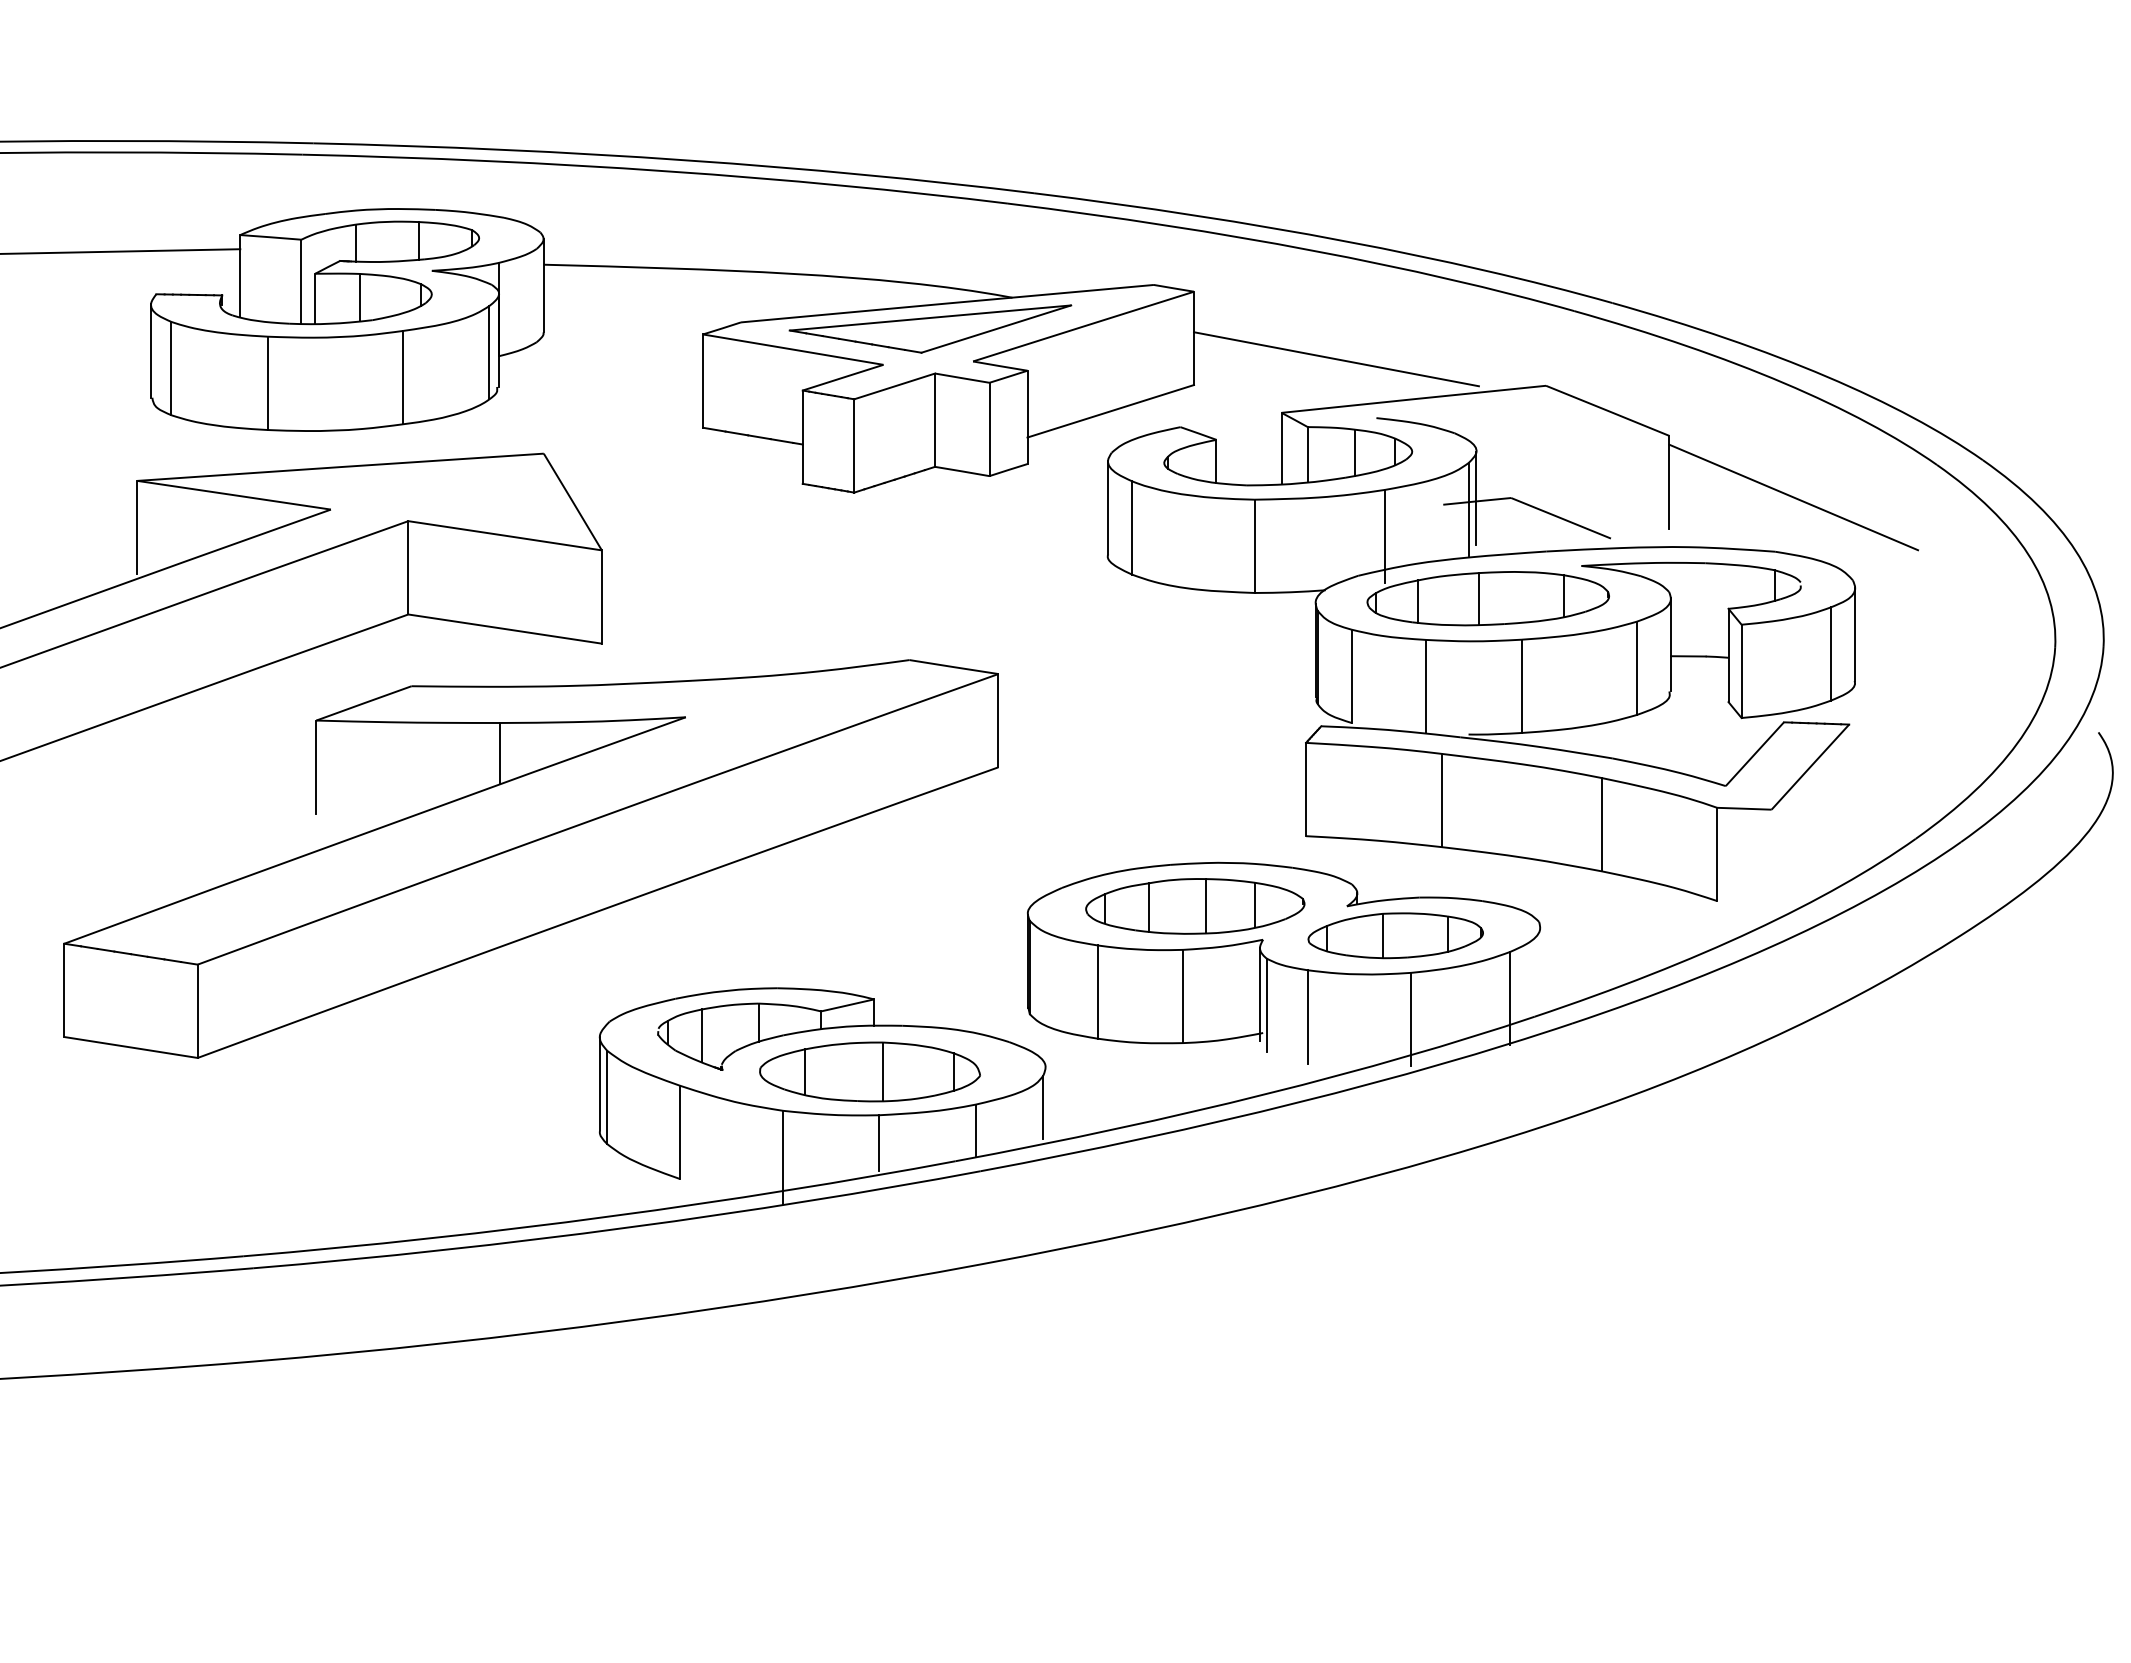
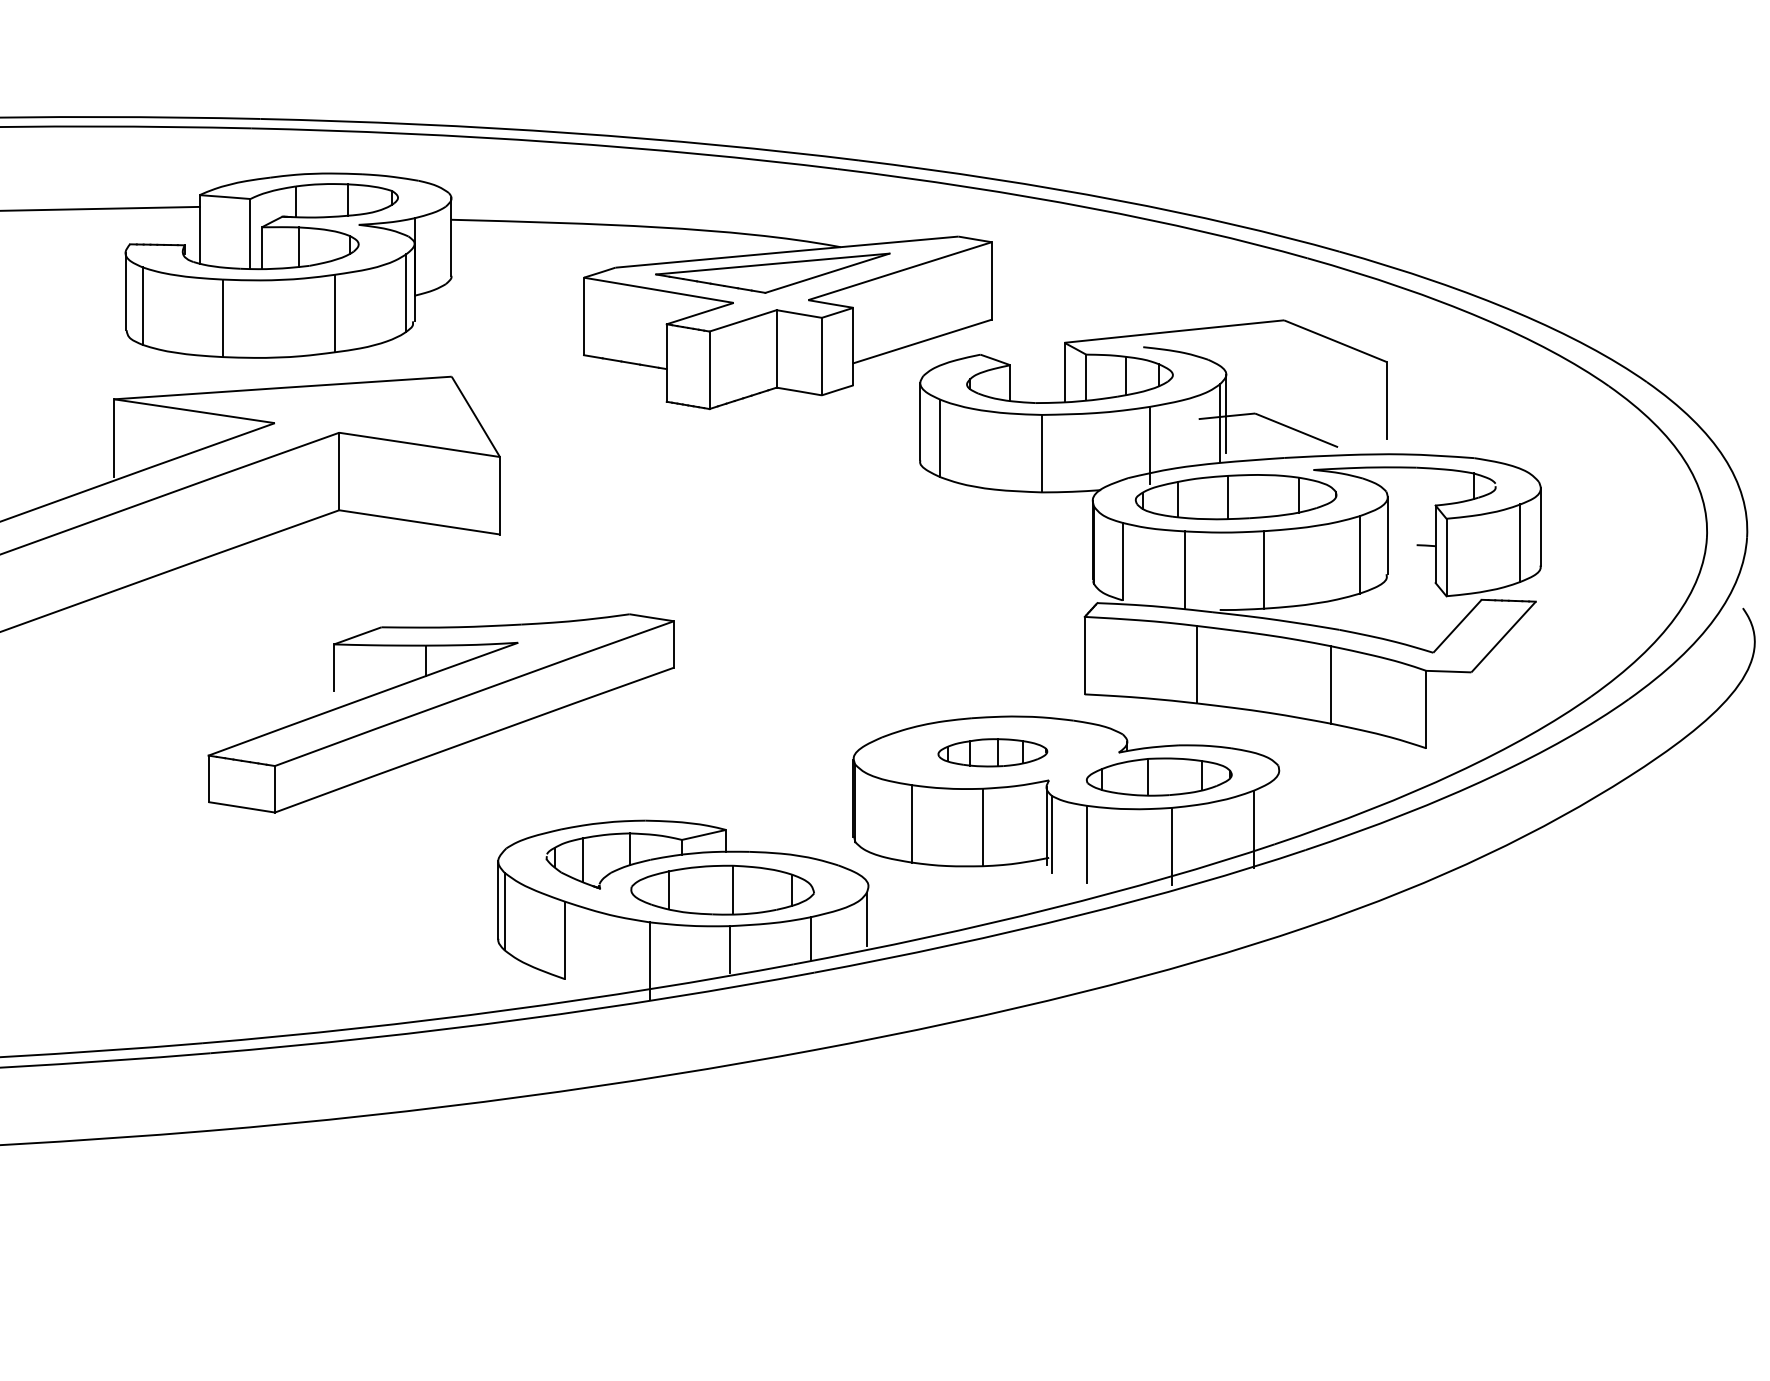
line: (1335, 358) -> (1109, 297), removed
line: (1793, 496) -> (1489, 412), removed
line: (1687, 655) -> (1401, 544), removed
part: (530, 859) -> (440, 713), size x0.6
part: (1194, 906) -> (992, 752), size x0.6

